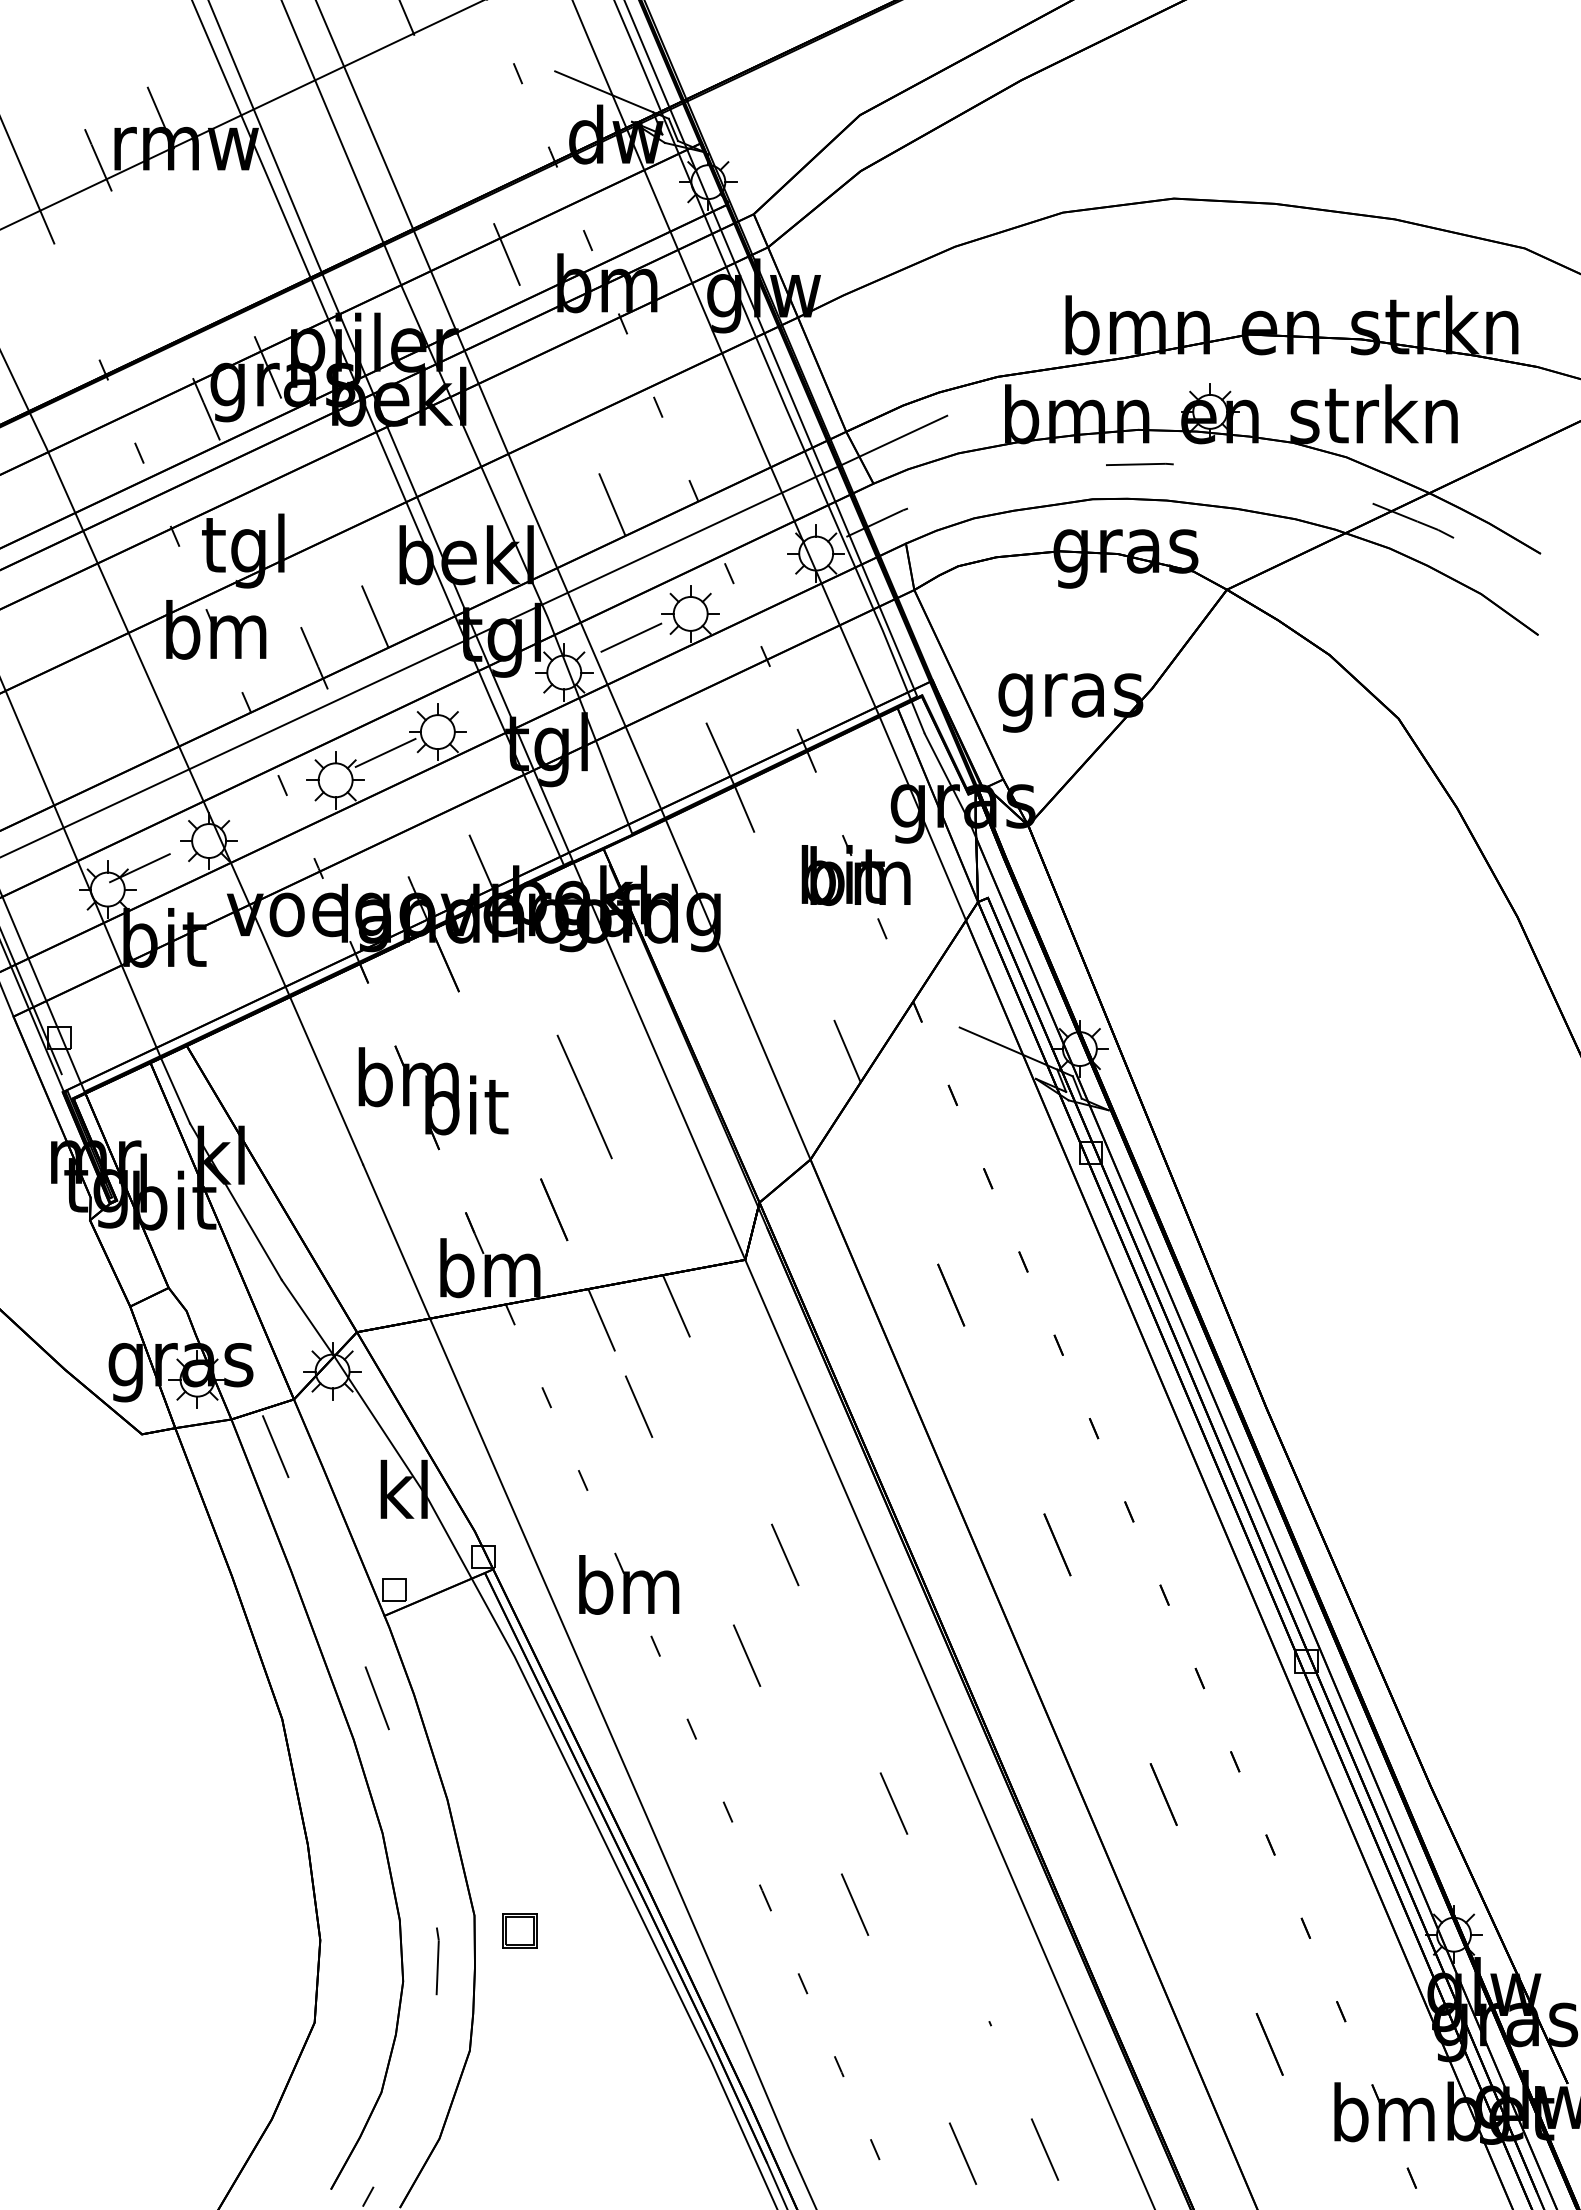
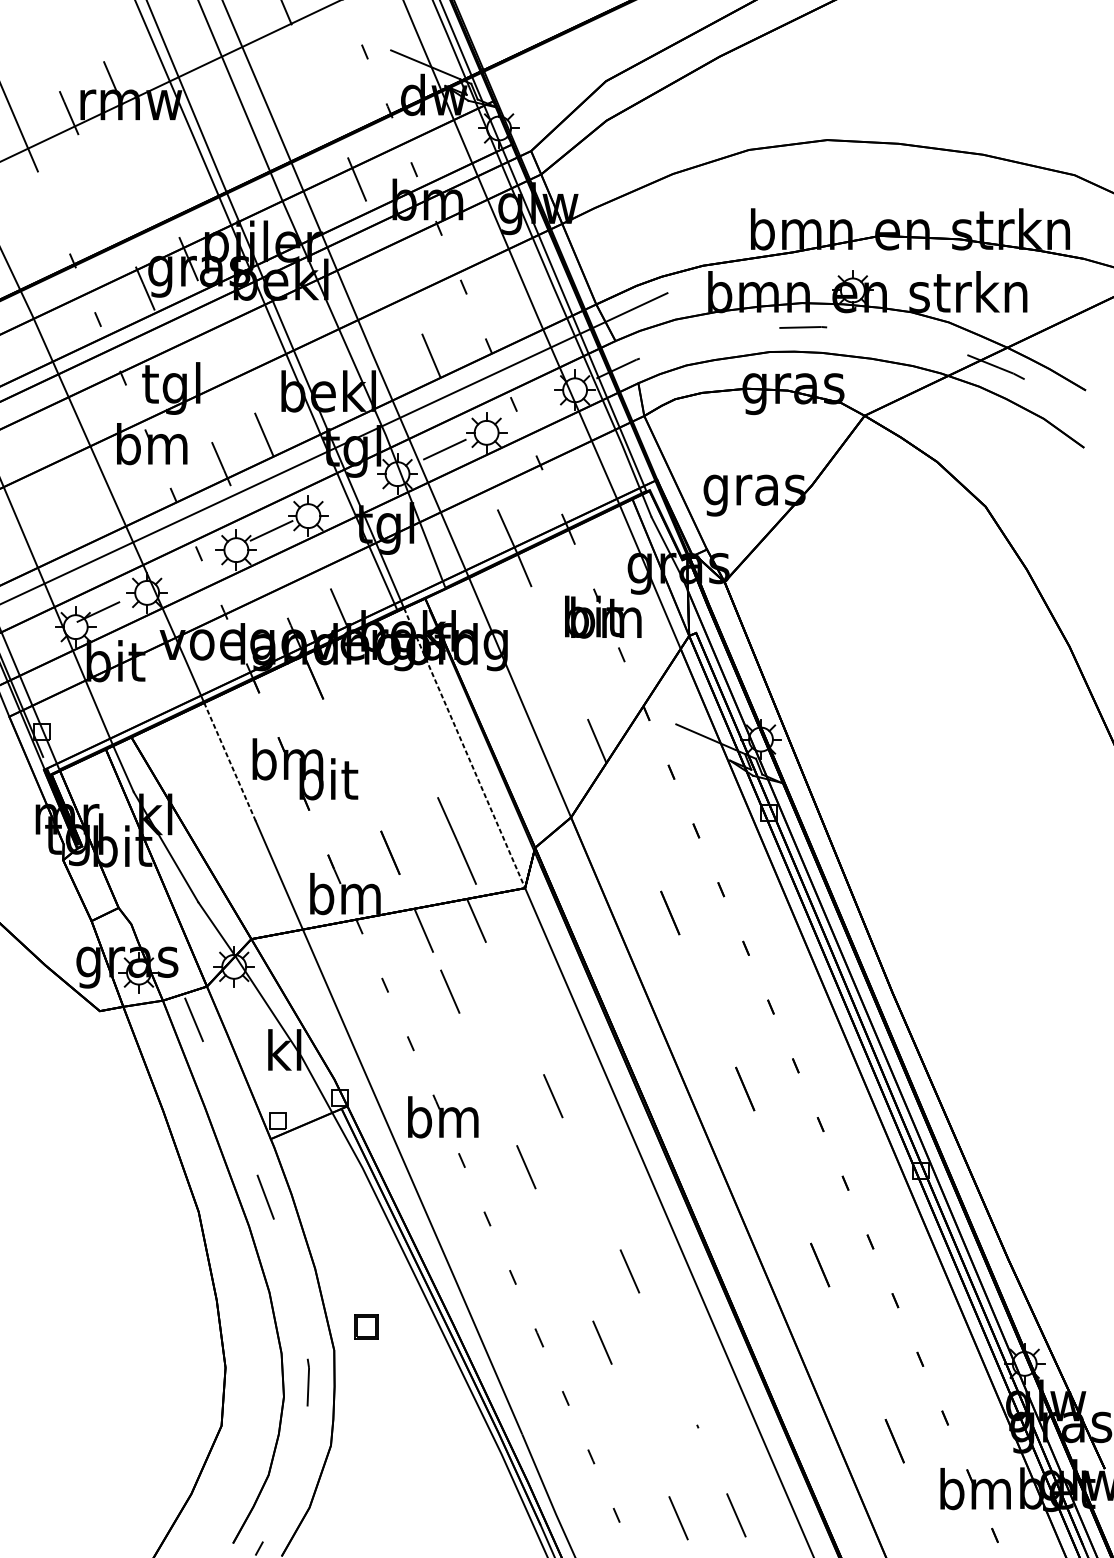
line: (659, 1061) -> (464, 748), solid -> dashed
line: (326, 1080) -> (229, 761), solid -> dashed
line: (584, 1096) -> (456, 840), moved
part: (519, 1930) -> (365, 1326), moved

